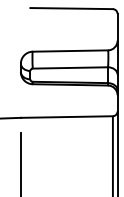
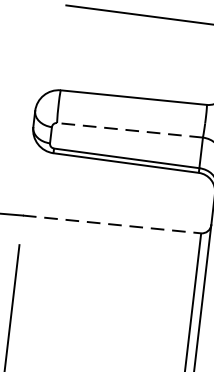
line: (70, 67) -> (130, 129), solid -> dashed
line: (66, 117) -> (111, 225), solid -> dashed

